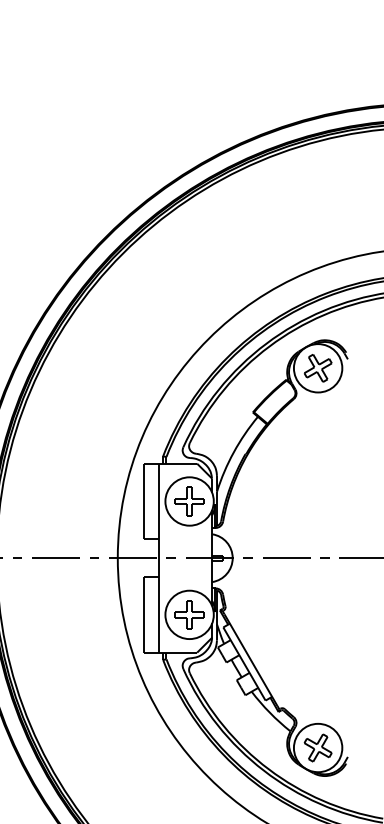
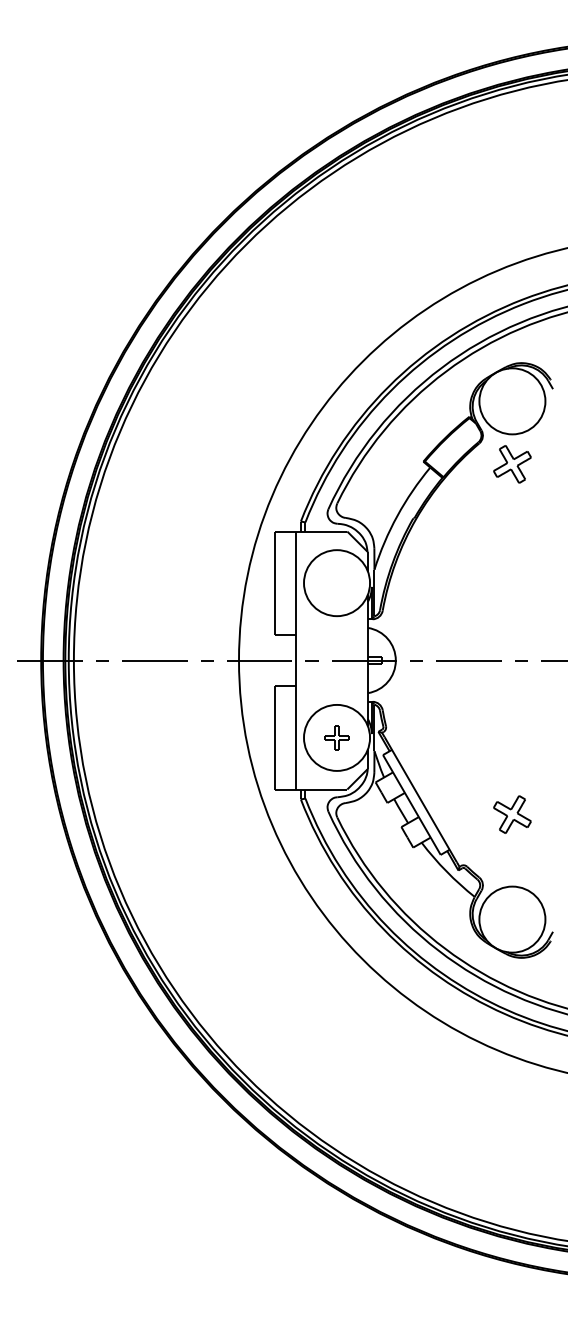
part: (318, 368) -> (512, 464), moved
part: (189, 501) -> (336, 583), removed
part: (189, 614) -> (336, 737), size x0.6
part: (318, 747) -> (512, 814), moved

